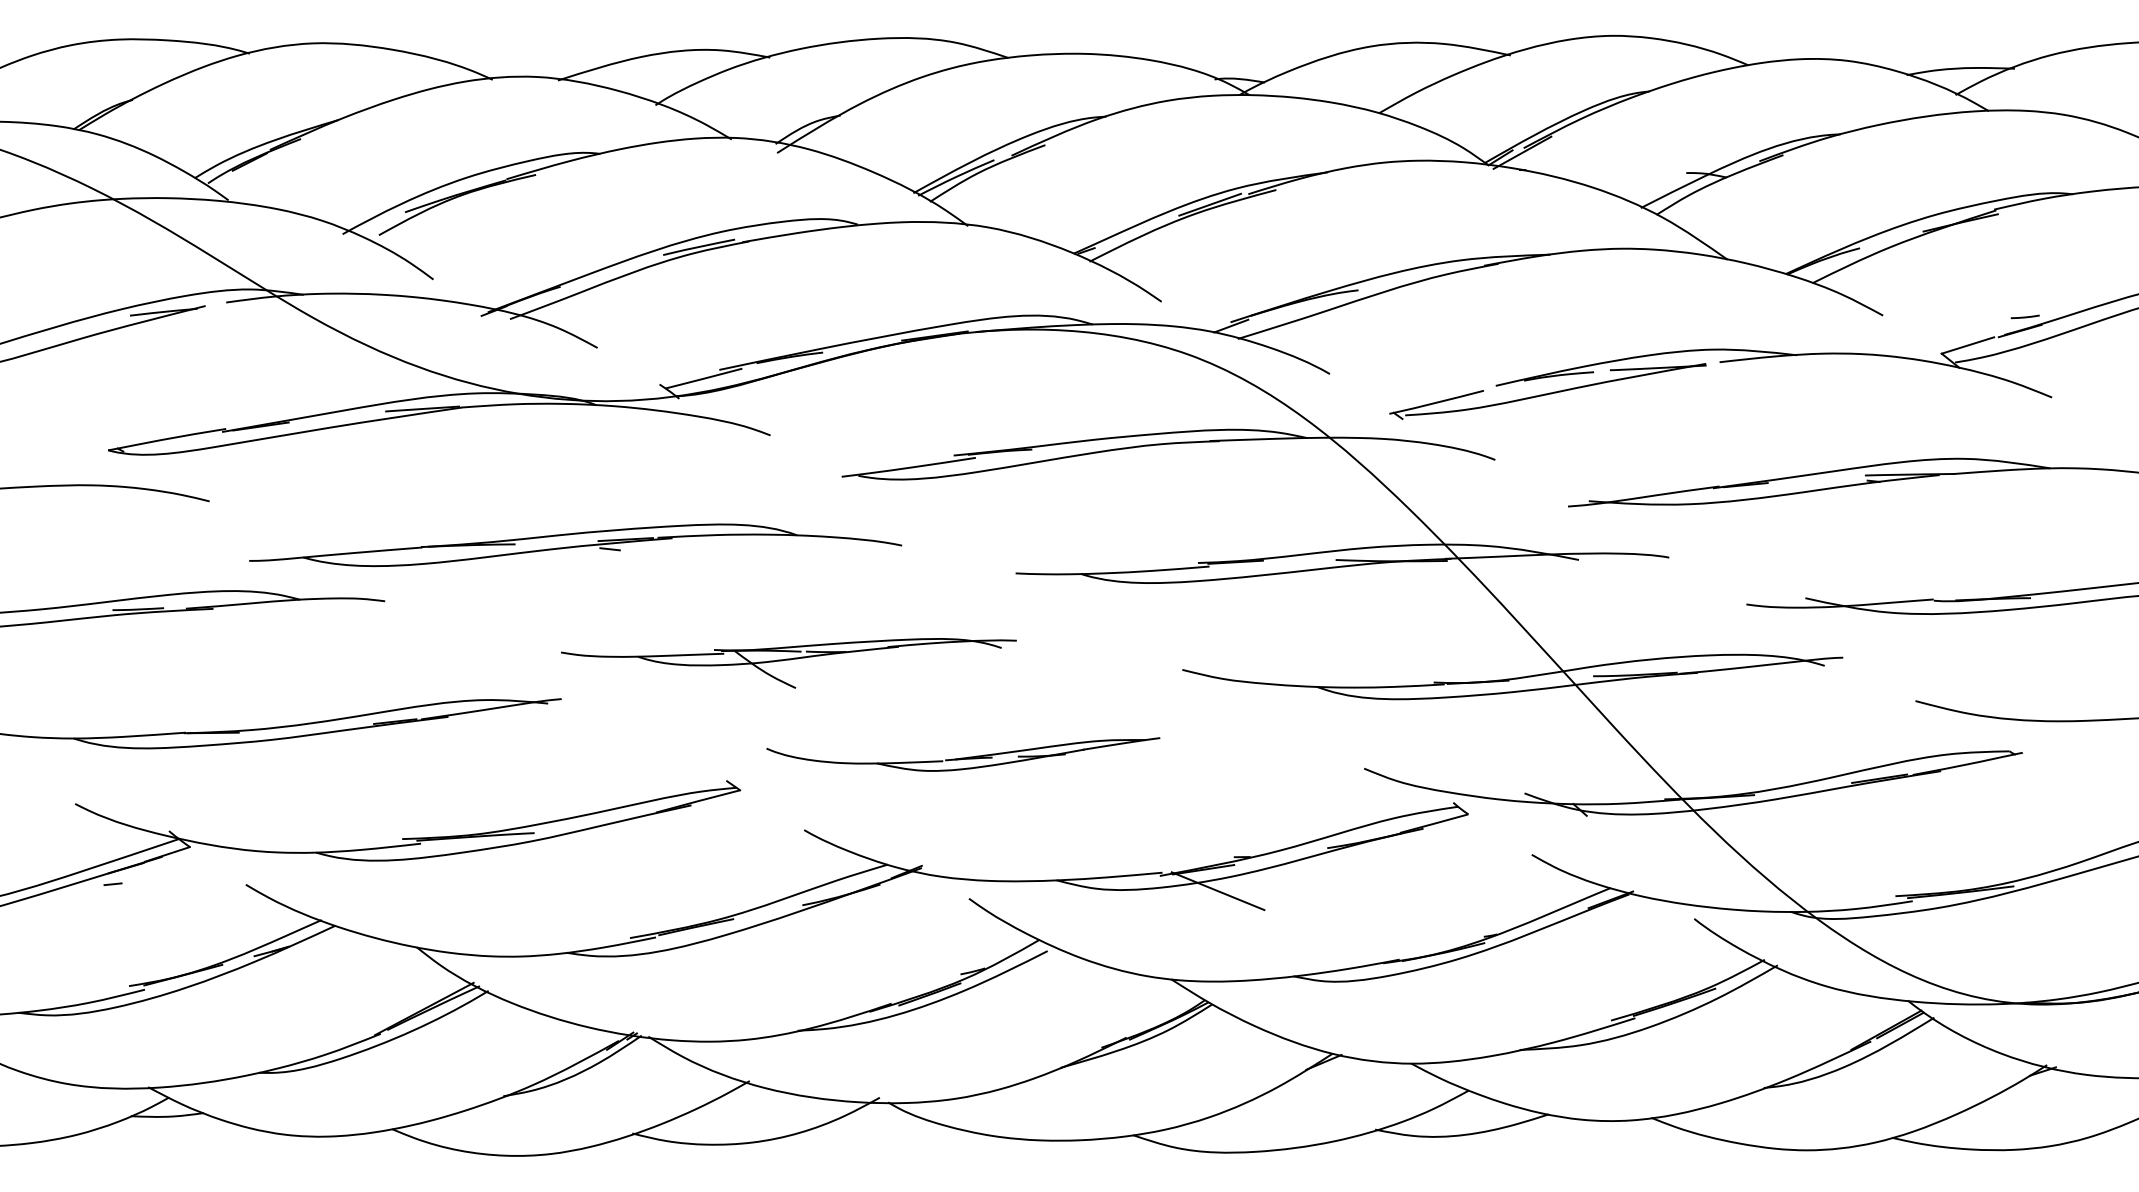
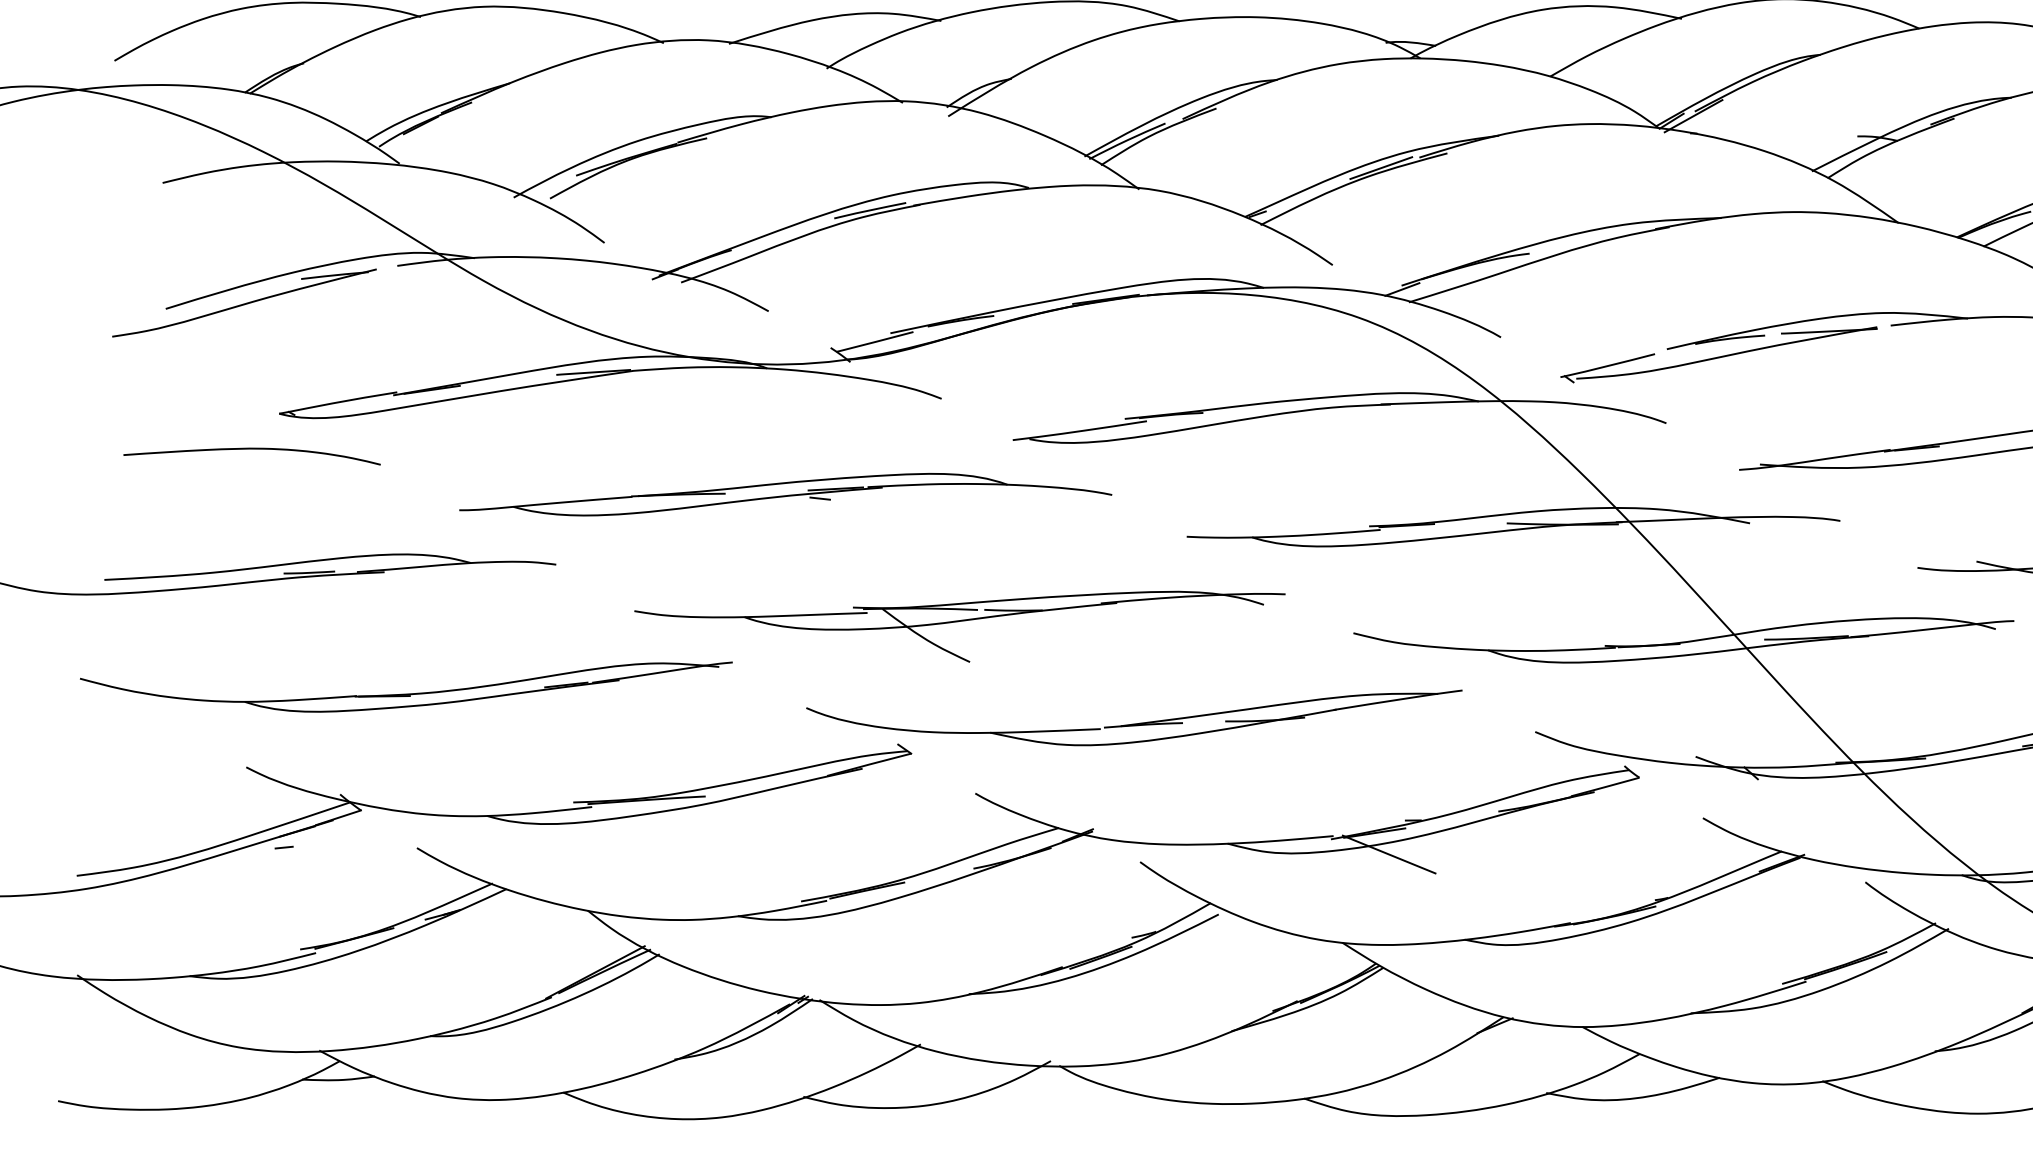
part: (575, 544) -> (785, 493), moved
part: (788, 663) -> (959, 626), size x1.43
part: (963, 754) -> (1134, 717), size x1.67

